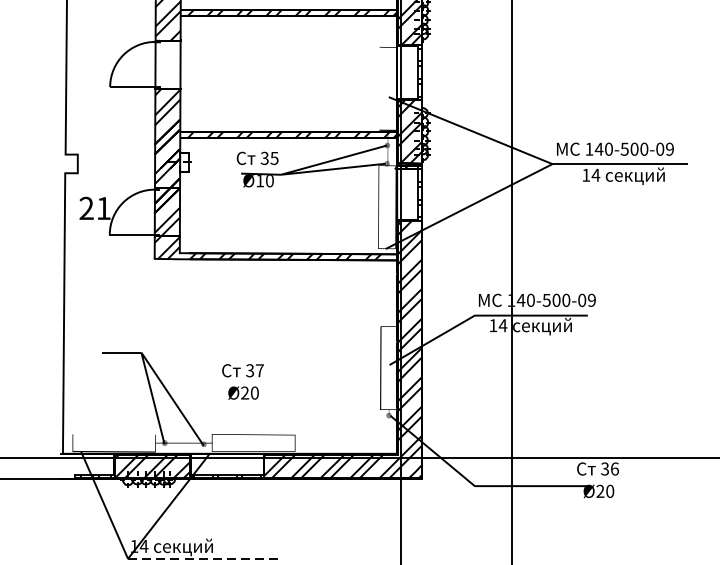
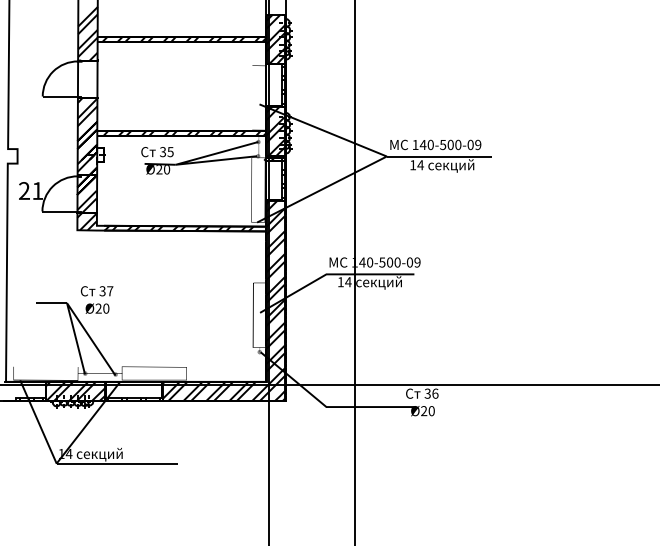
text: (260, 180) -> (159, 169), Ø10 -> Ø20
text: (242, 381) -> (96, 299), moved
line: (206, 558) -> (117, 463), dashed -> solid

